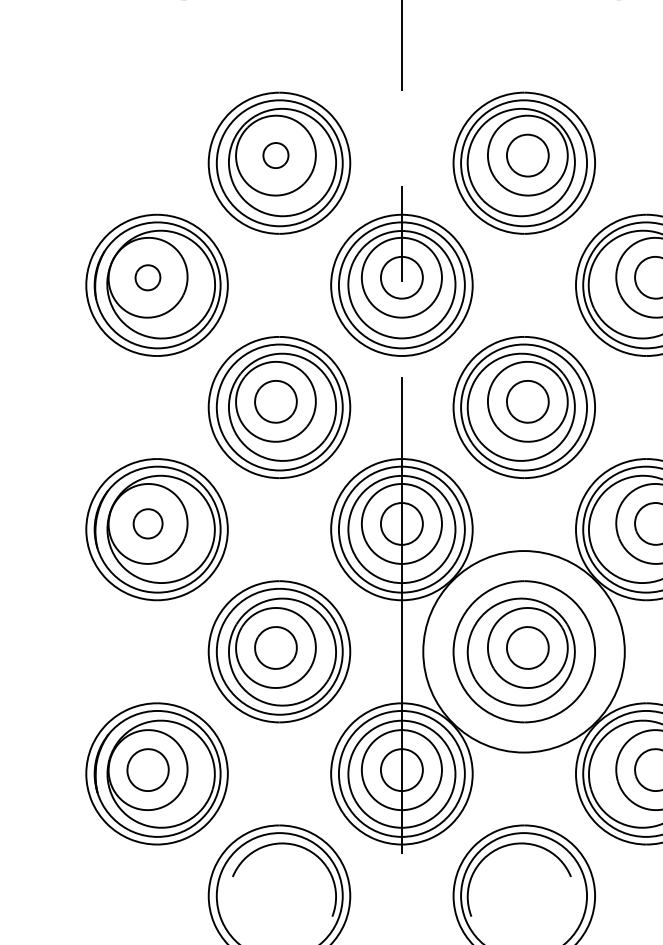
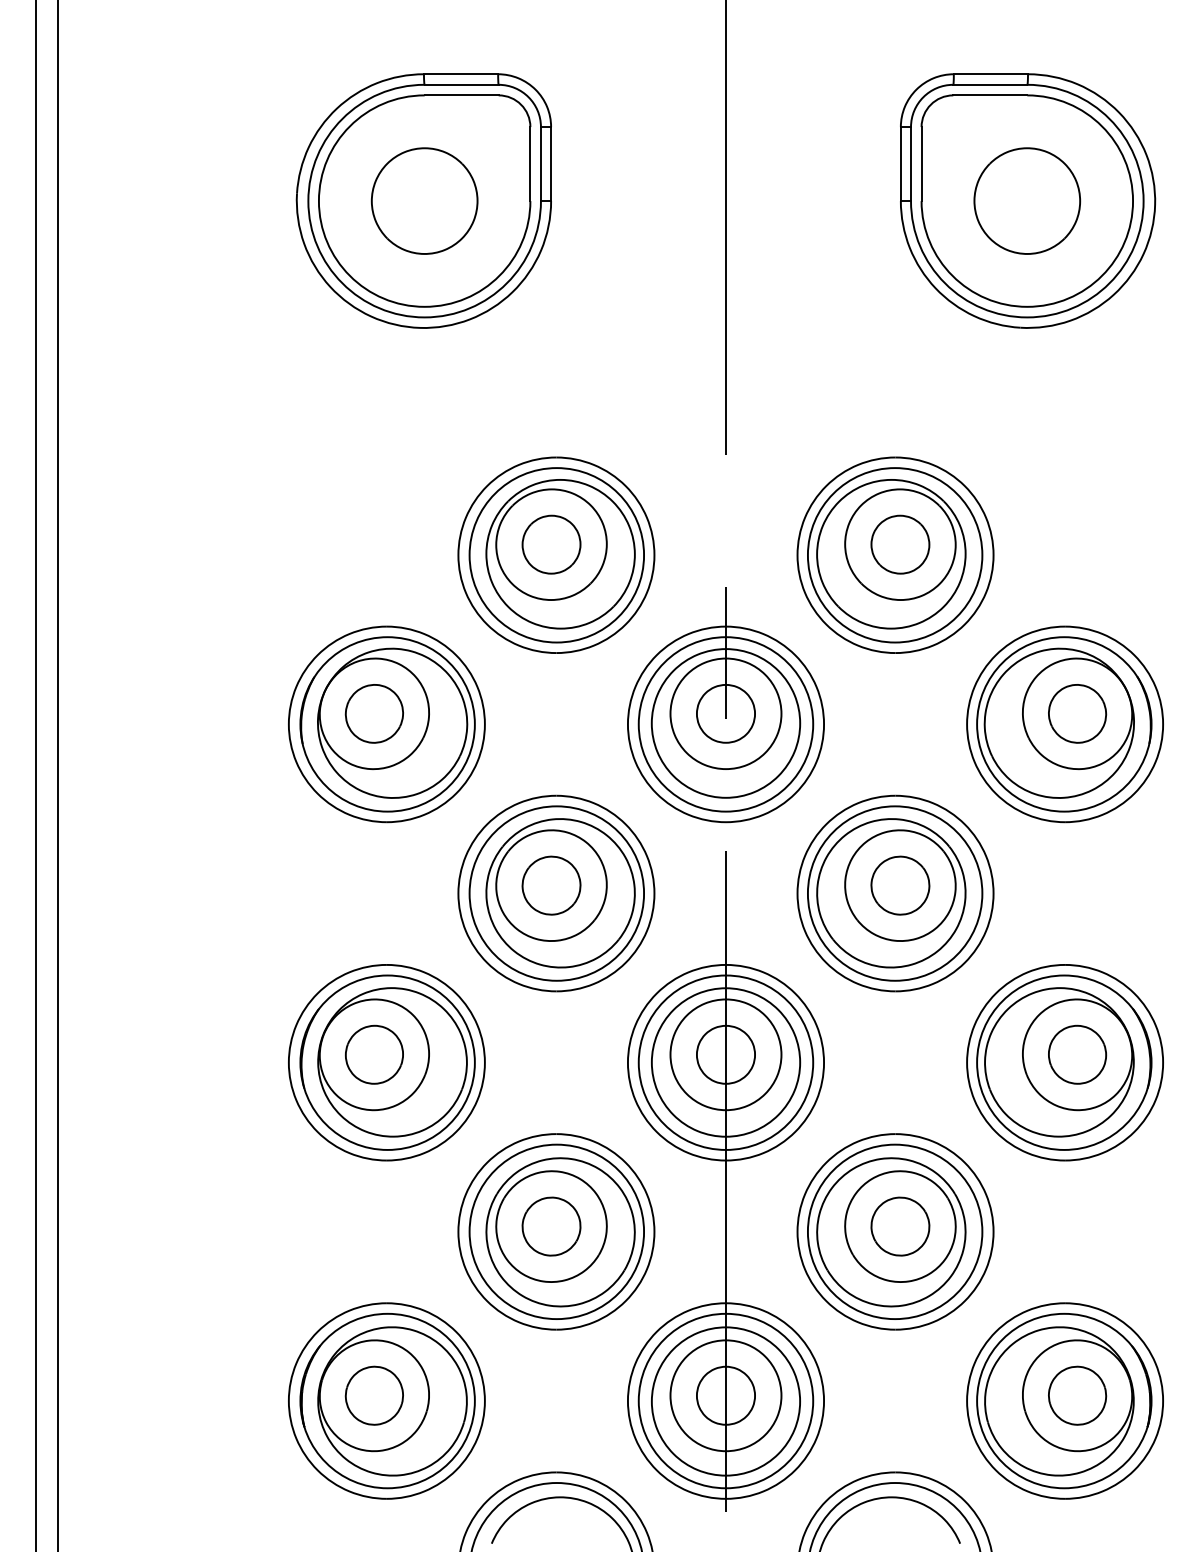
part: (275, 155) -> (551, 544), size x1.67
part: (147, 277) -> (373, 713), size x1.67
part: (148, 523) -> (374, 1054), size x1.43
circle: (523, 651) -> (894, 1231), size x0.62

